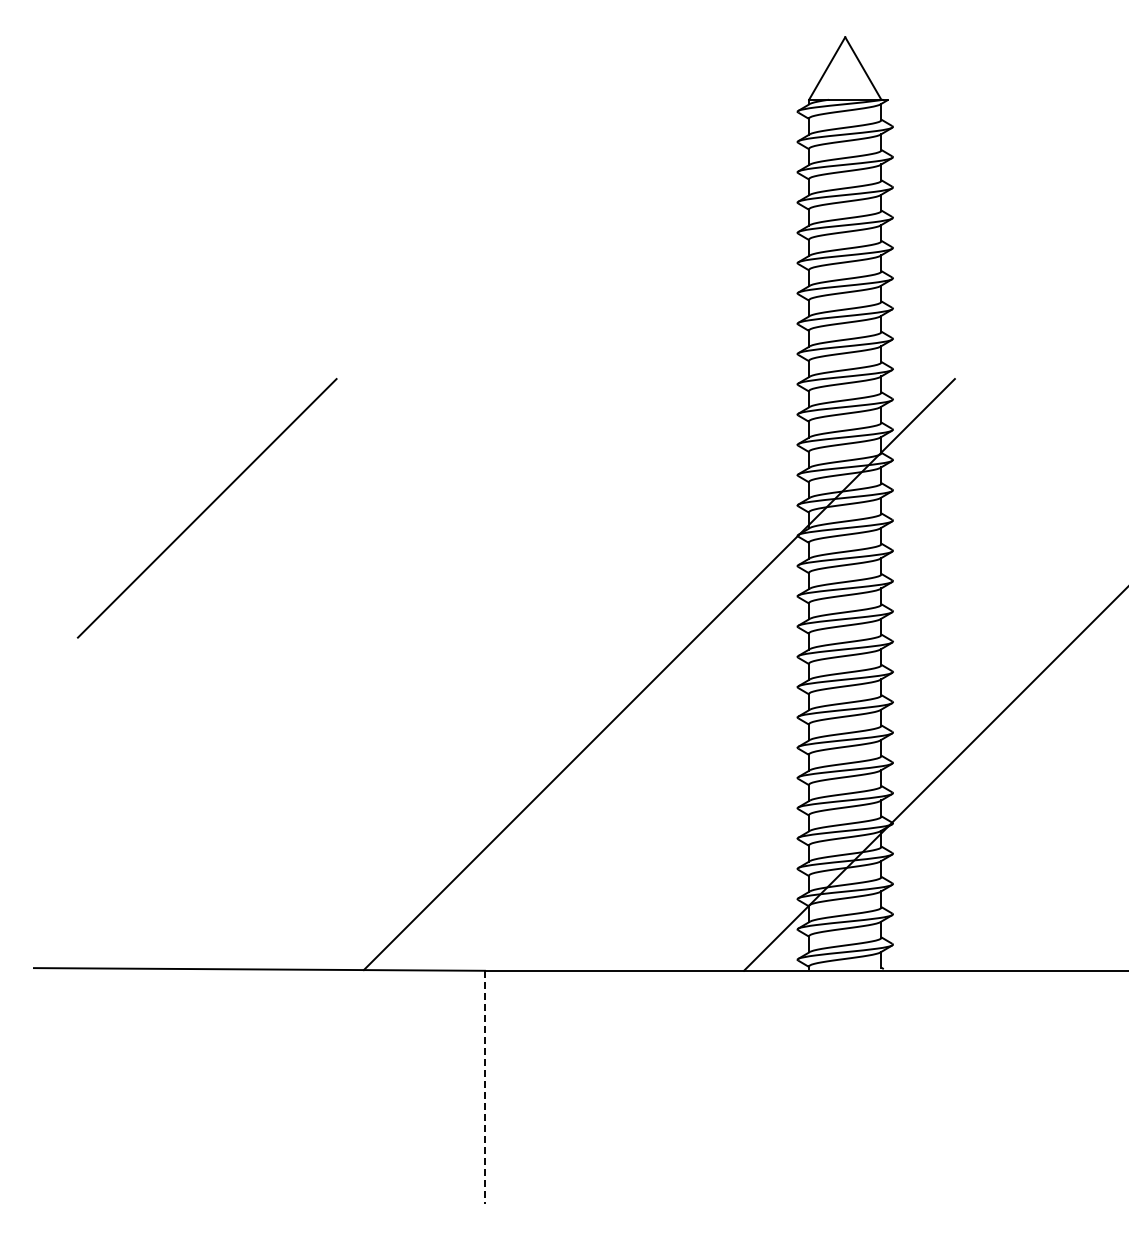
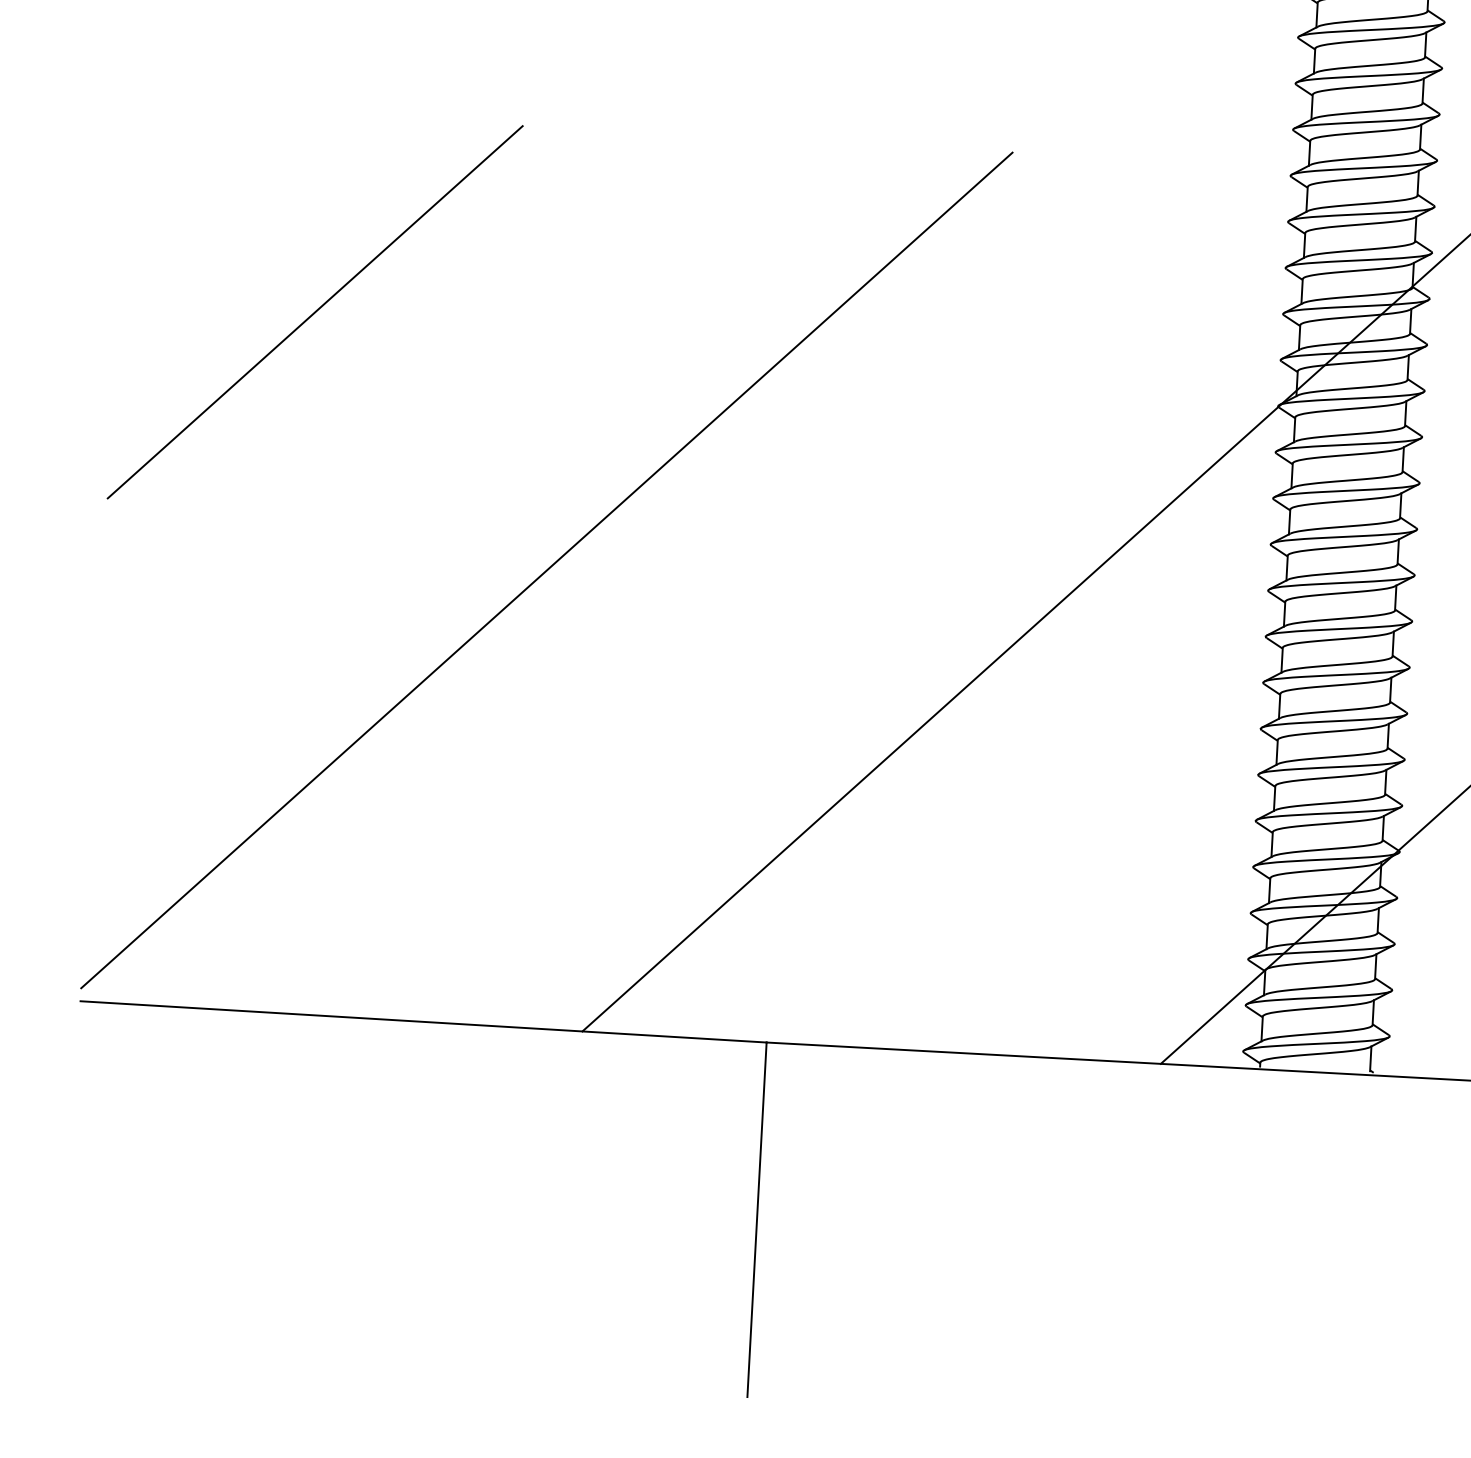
line: (206, 508) -> (314, 312), moved
line: (323, 669) -> (545, 570), added
line: (484, 1087) -> (756, 1220), dashed -> solid

